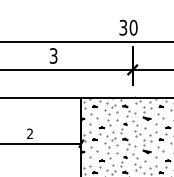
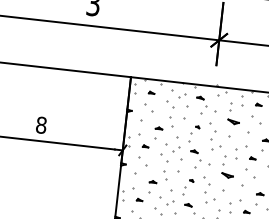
text: (30, 133) -> (42, 124), 2 -> 8

